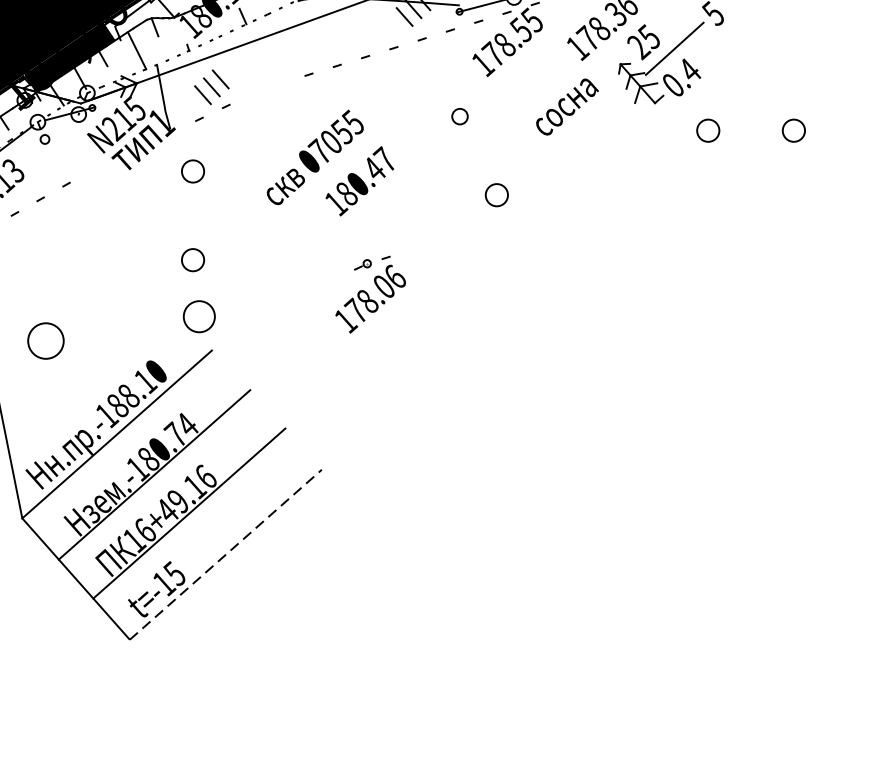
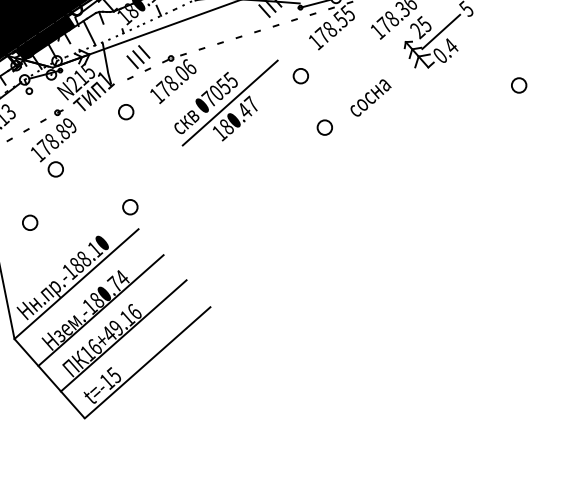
text: (566, 106) -> (370, 97), moved
part: (459, 116) -> (300, 76), size x1.43
part: (708, 130) -> (463, 85), removed
line: (351, 156) -> (229, 102), added
part: (81, 219) -> (53, 143), added
part: (193, 260) -> (126, 170), removed
part: (370, 294) -> (173, 78), moved
part: (199, 317) -> (130, 207), size x0.71
part: (46, 340) -> (30, 222), size x0.62
line: (225, 554) -> (147, 362), dashed -> solid

